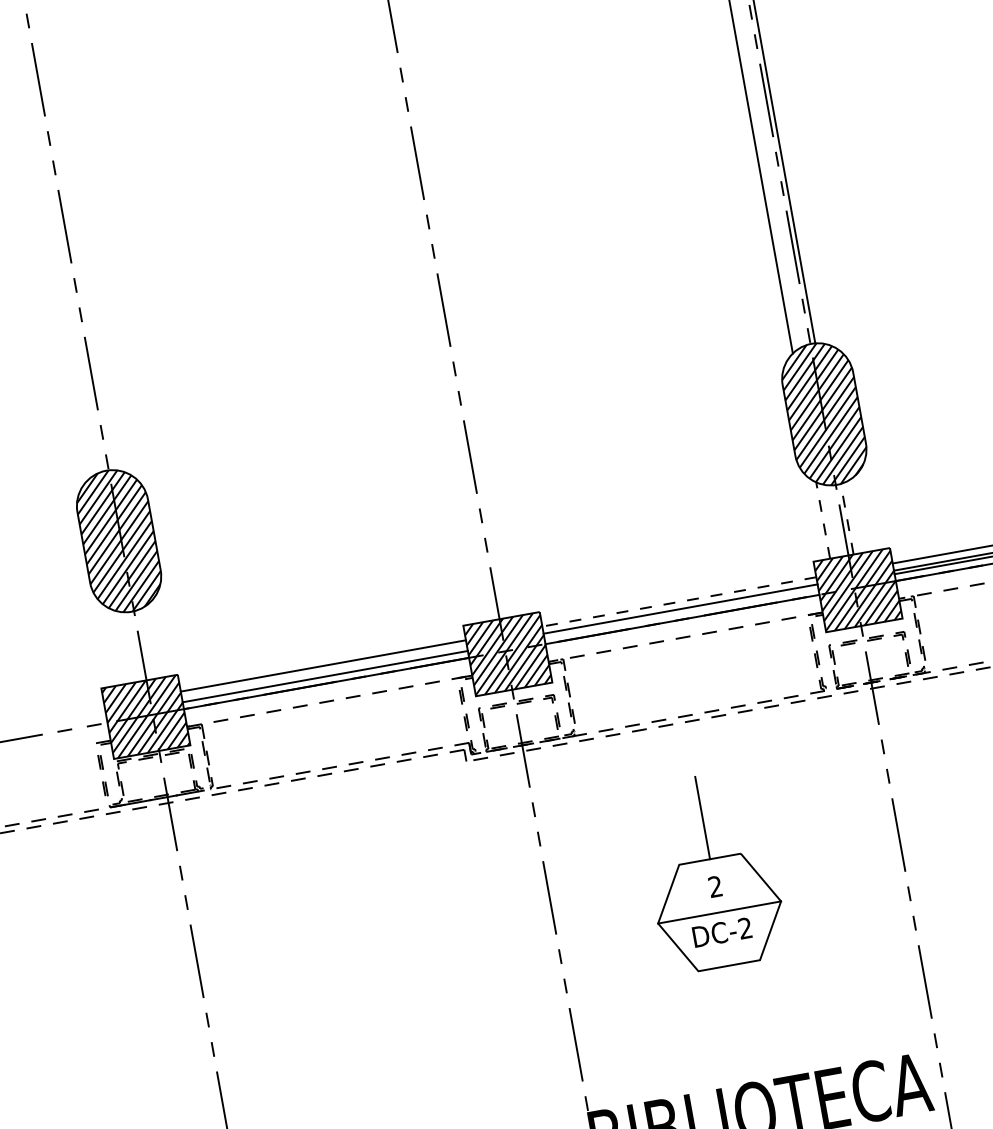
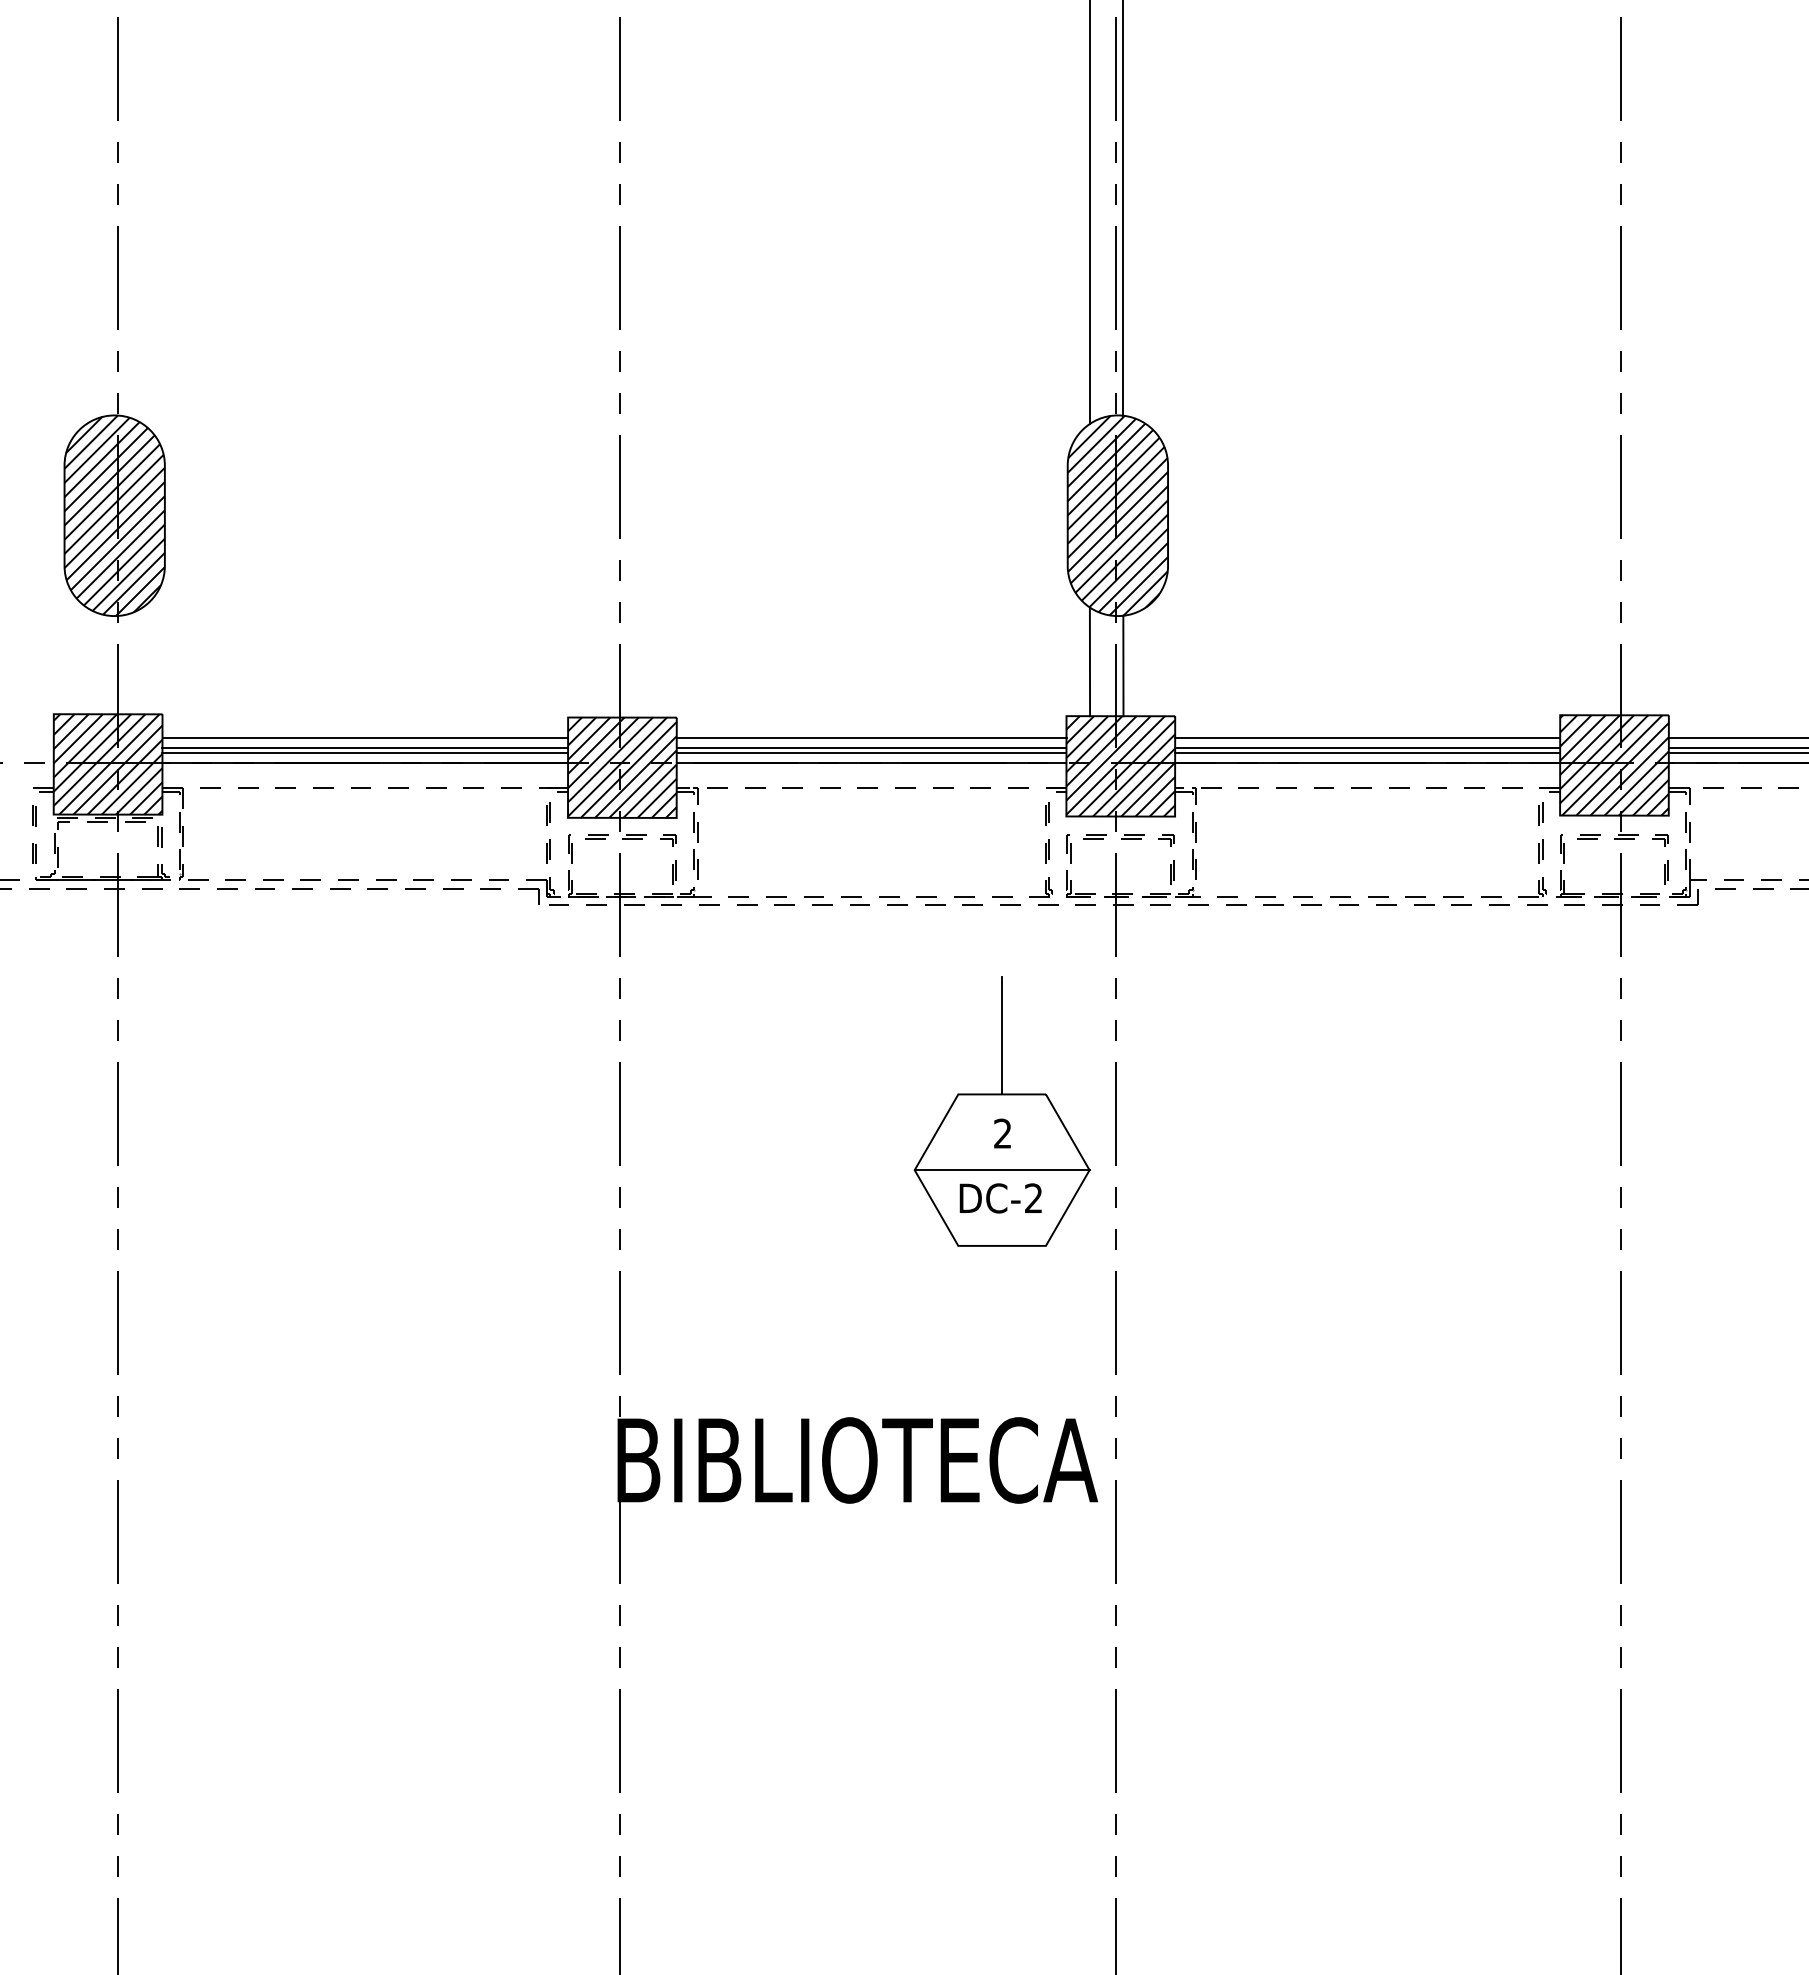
line: (847, 518) -> (1123, 665), dashed -> solid
line: (822, 520) -> (1089, 661), dashed -> solid
line: (679, 602) -> (871, 738), dashed -> solid
line: (681, 612) -> (871, 753), added
line: (324, 673) -> (365, 748), added
part: (711, 871) -> (1001, 1111), moved

